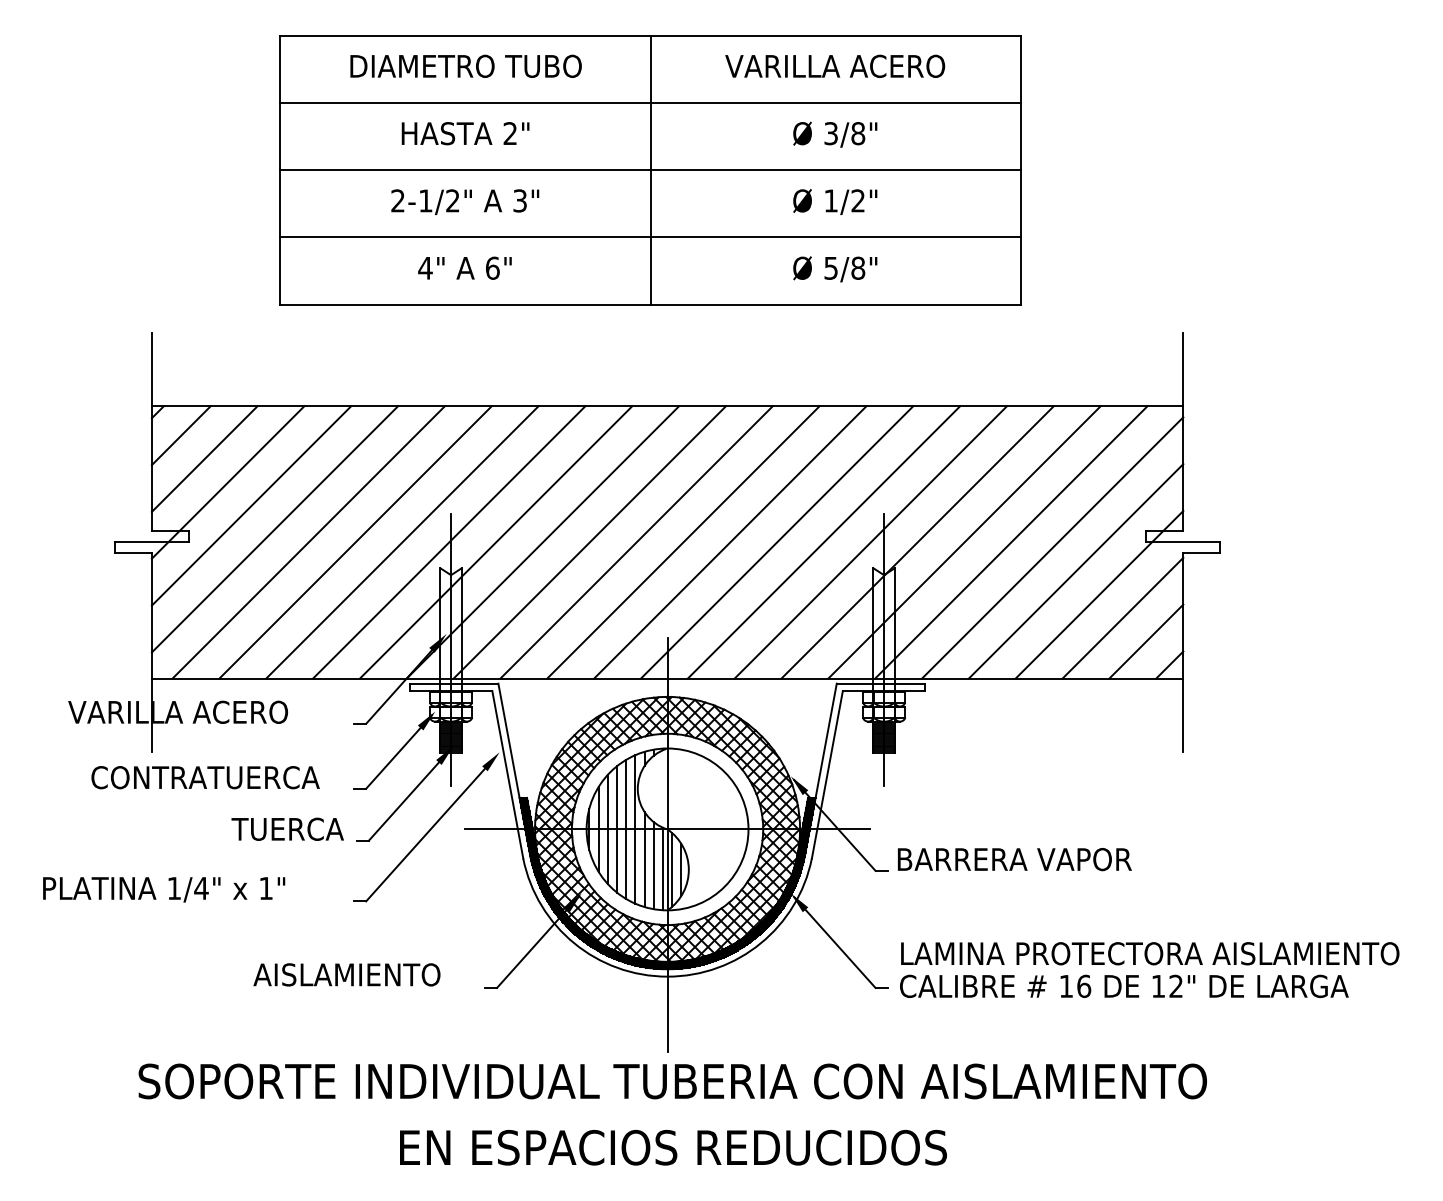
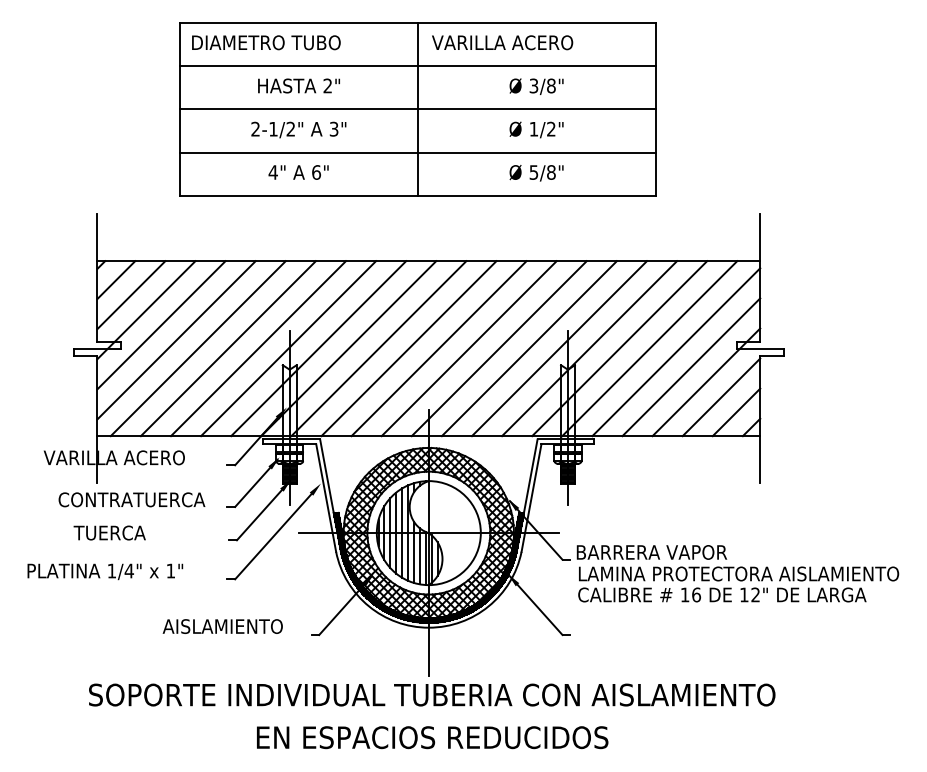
text: (466, 65) -> (266, 42), moved
text: (835, 65) -> (502, 42), moved
text: (287, 828) -> (109, 532), moved
text: (1149, 970) -> (738, 584), moved

